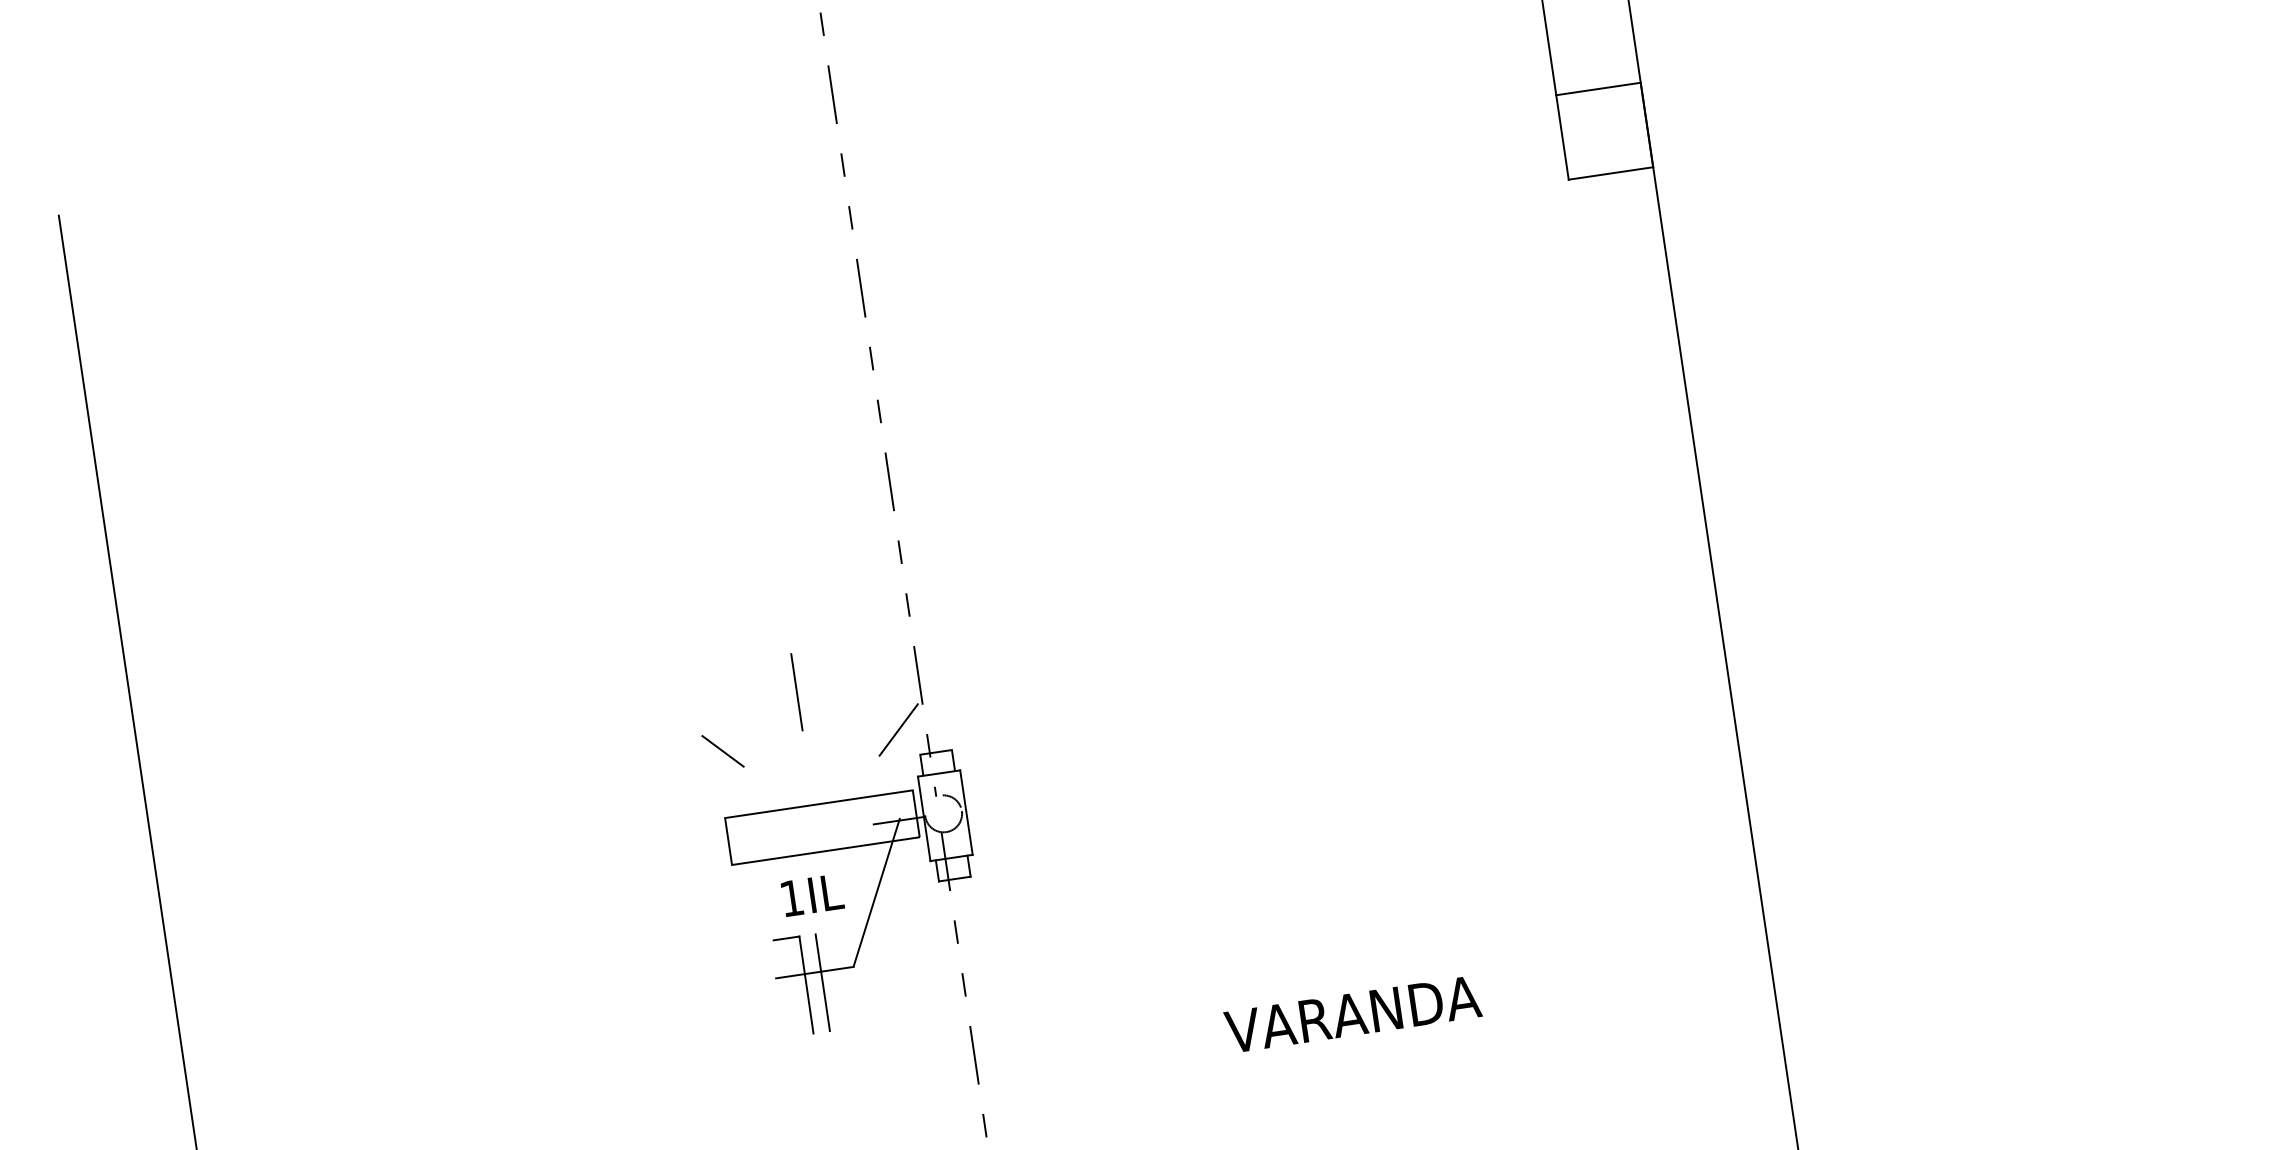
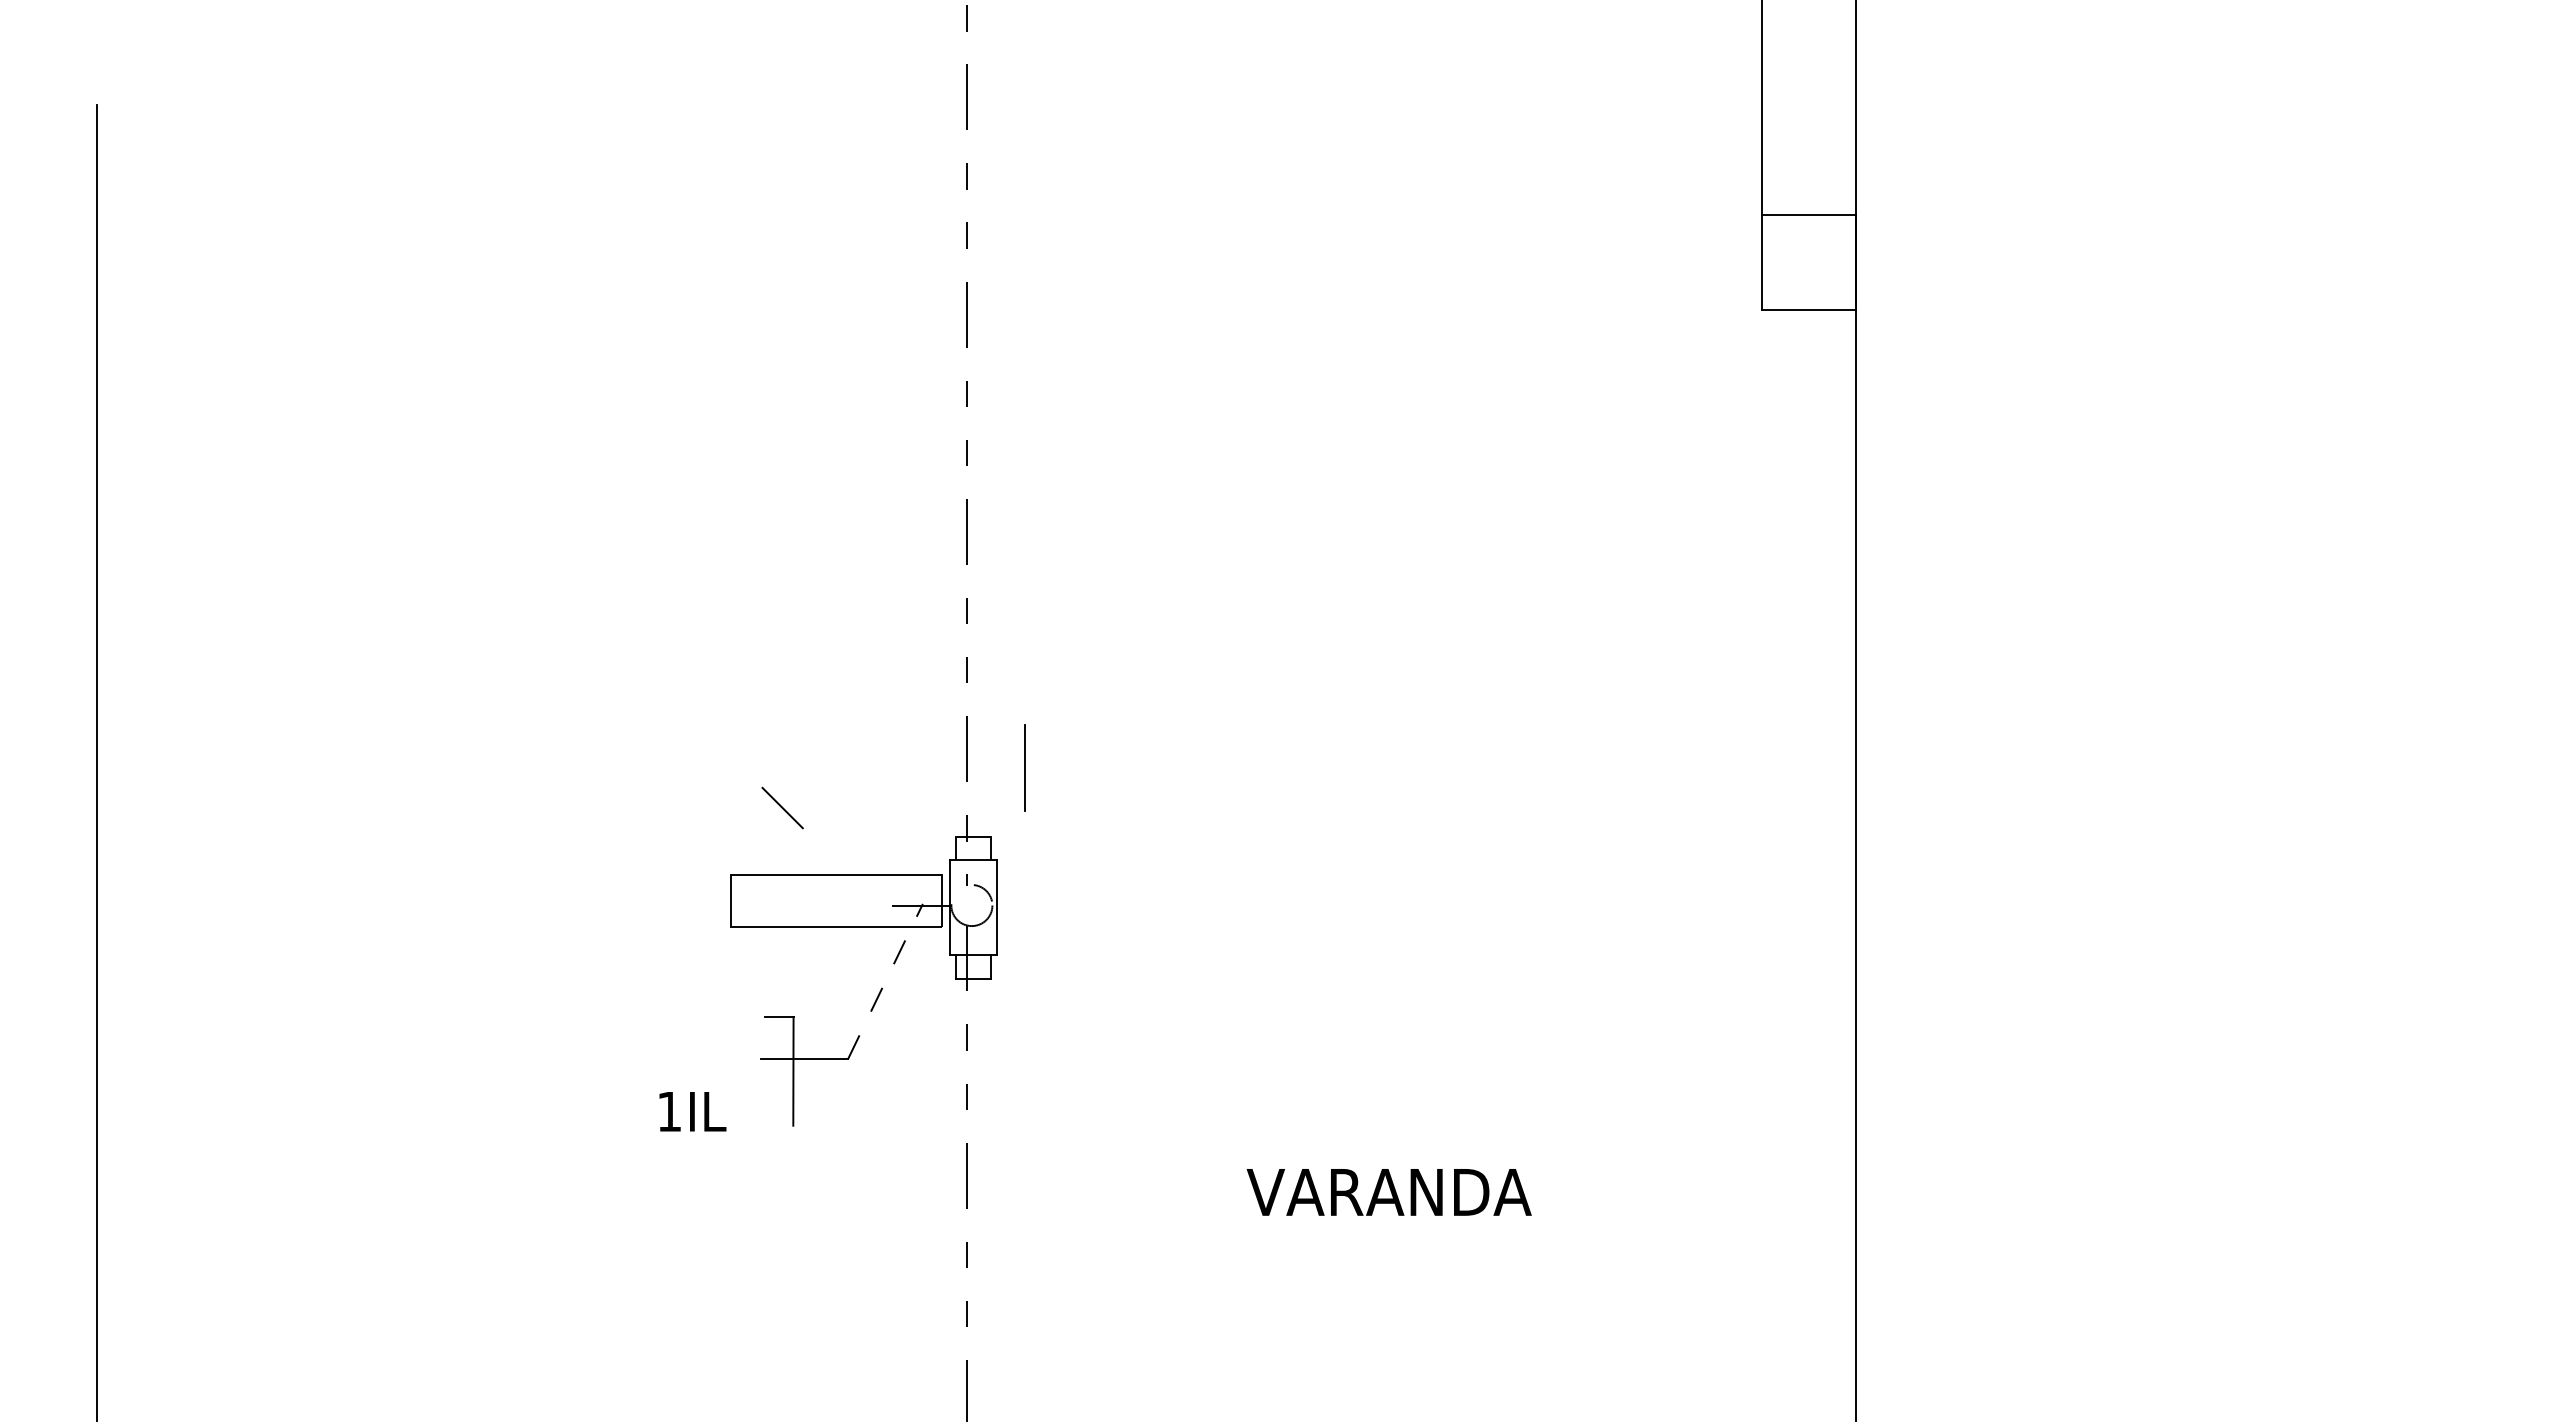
line: (795, 691) -> (1024, 767), moved
line: (898, 729) -> (936, 805), removed
line: (722, 750) -> (782, 807), moved
line: (876, 892) -> (885, 981), solid -> dashed
text: (812, 895) -> (692, 1111), moved
line: (822, 982) -> (811, 1071), removed

